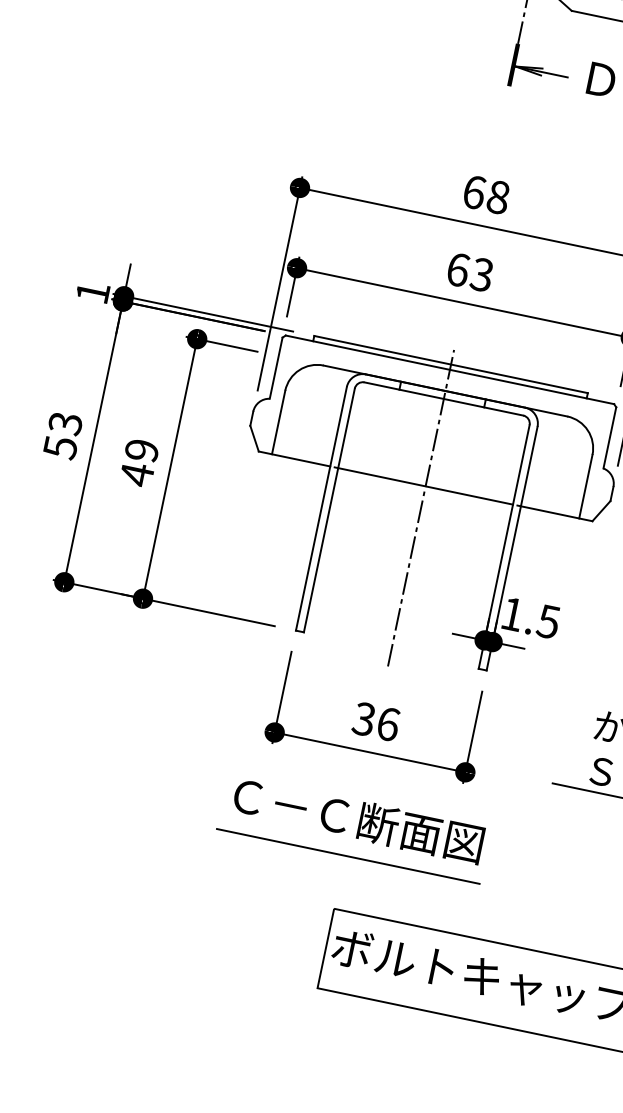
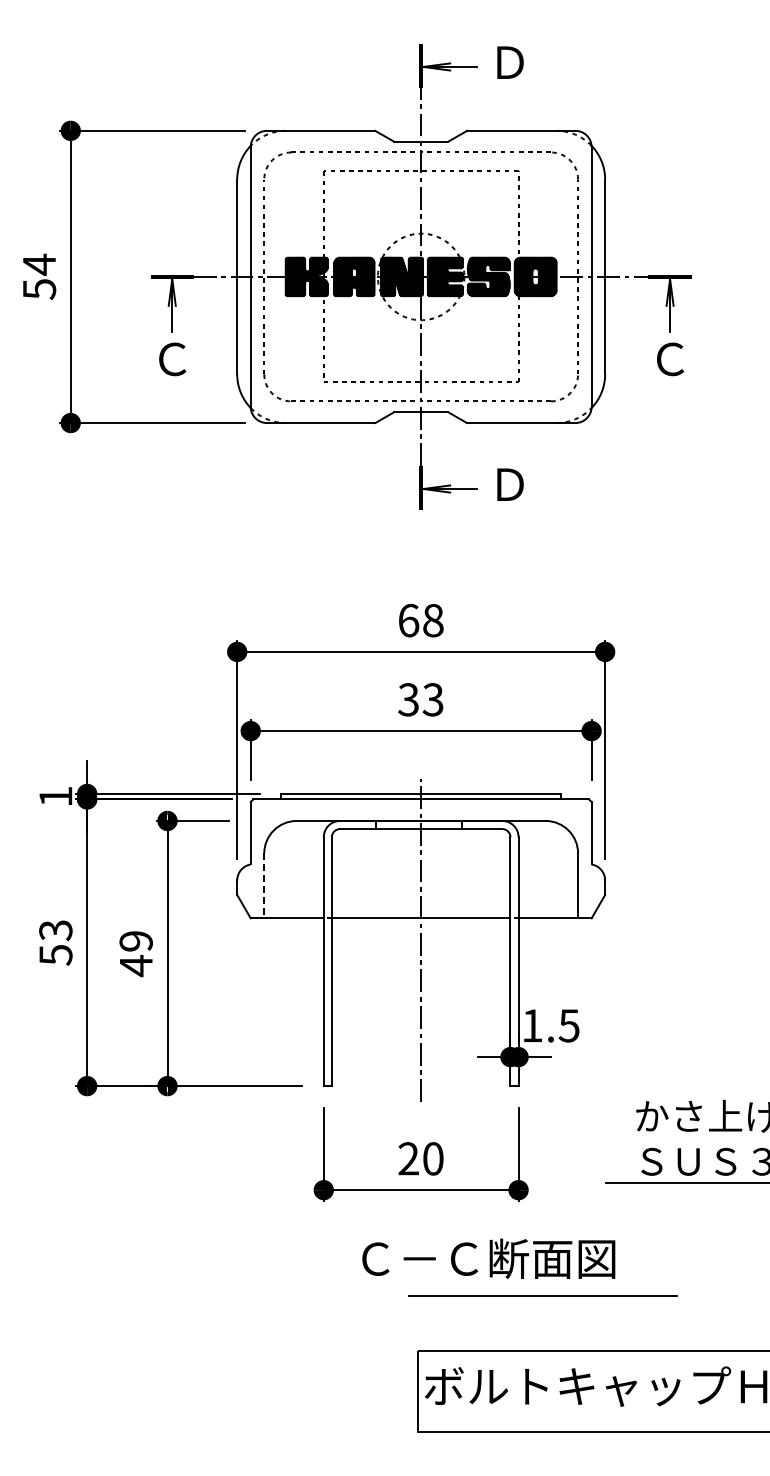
text: (457, 269) -> (408, 699), 63 -> 33
line: (278, 423) -> (264, 886), solid -> dashed
text: (375, 721) -> (420, 1158), 36 -> 20
text: (358, 819) -> (488, 1258), moved
line: (347, 855) -> (542, 1295), moved

